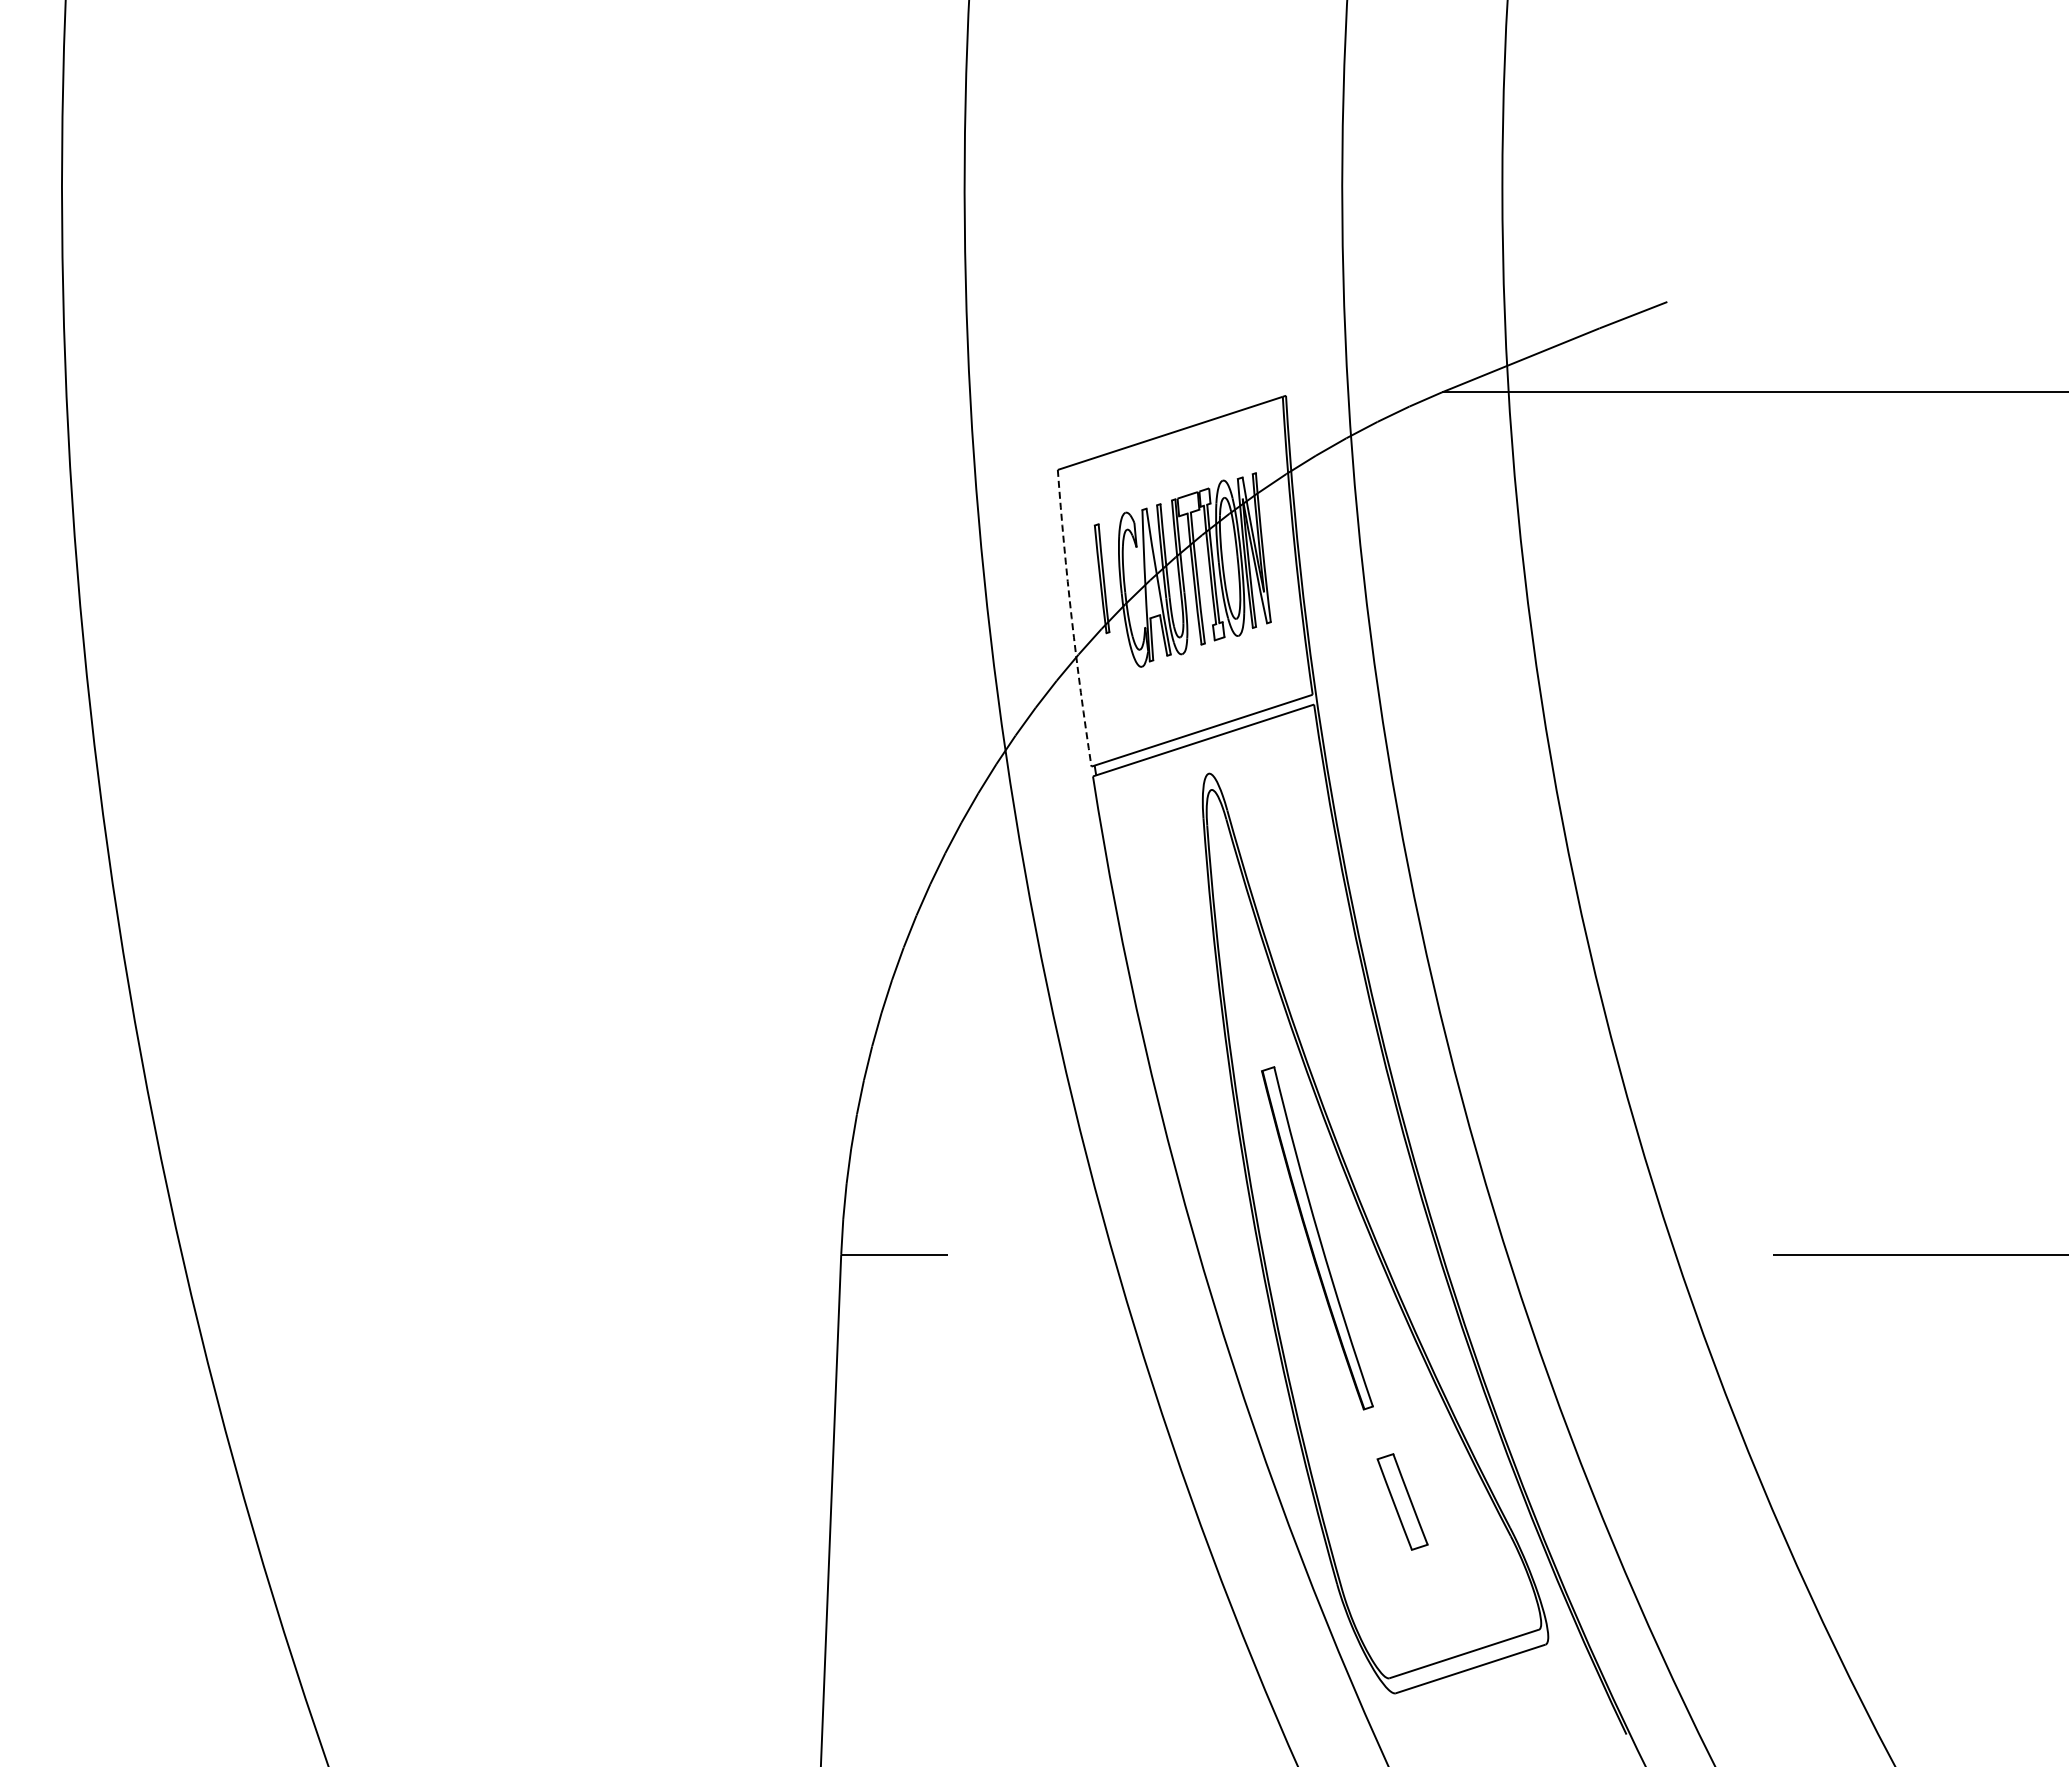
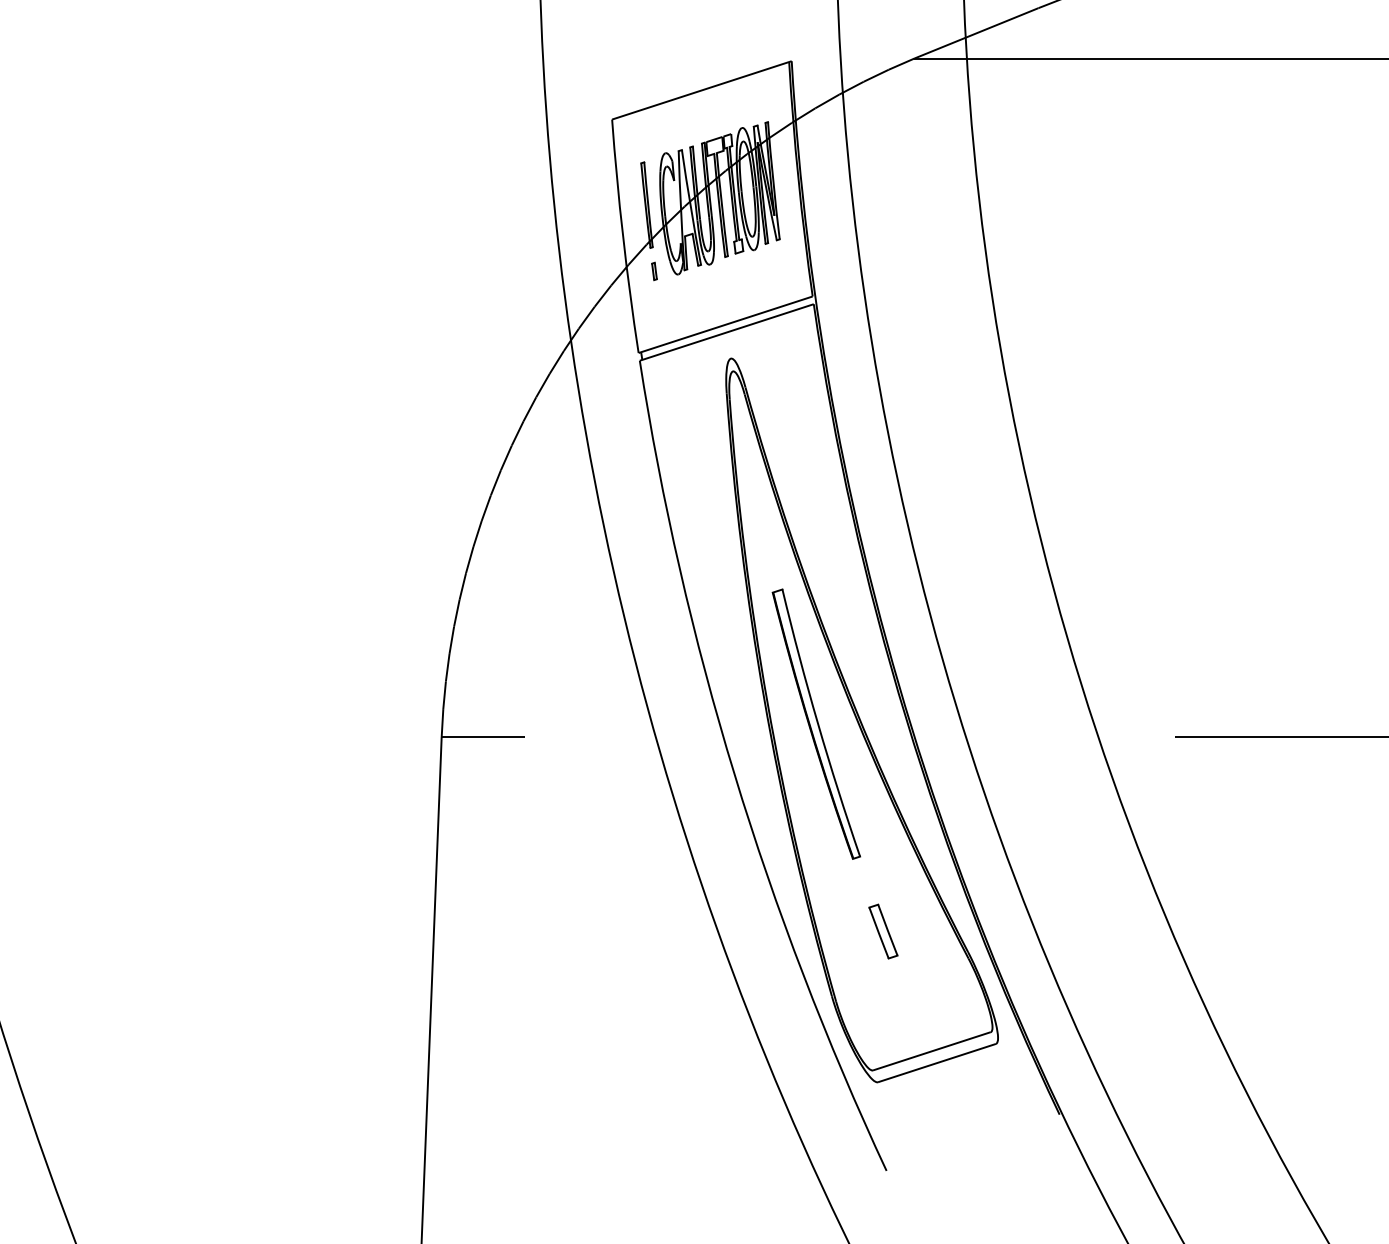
arc: (1071, 618) -> (622, 236), dashed -> solid
part: (1111, 662) -> (654, 271), added
part: (1402, 1501) -> (883, 931), size x0.71

